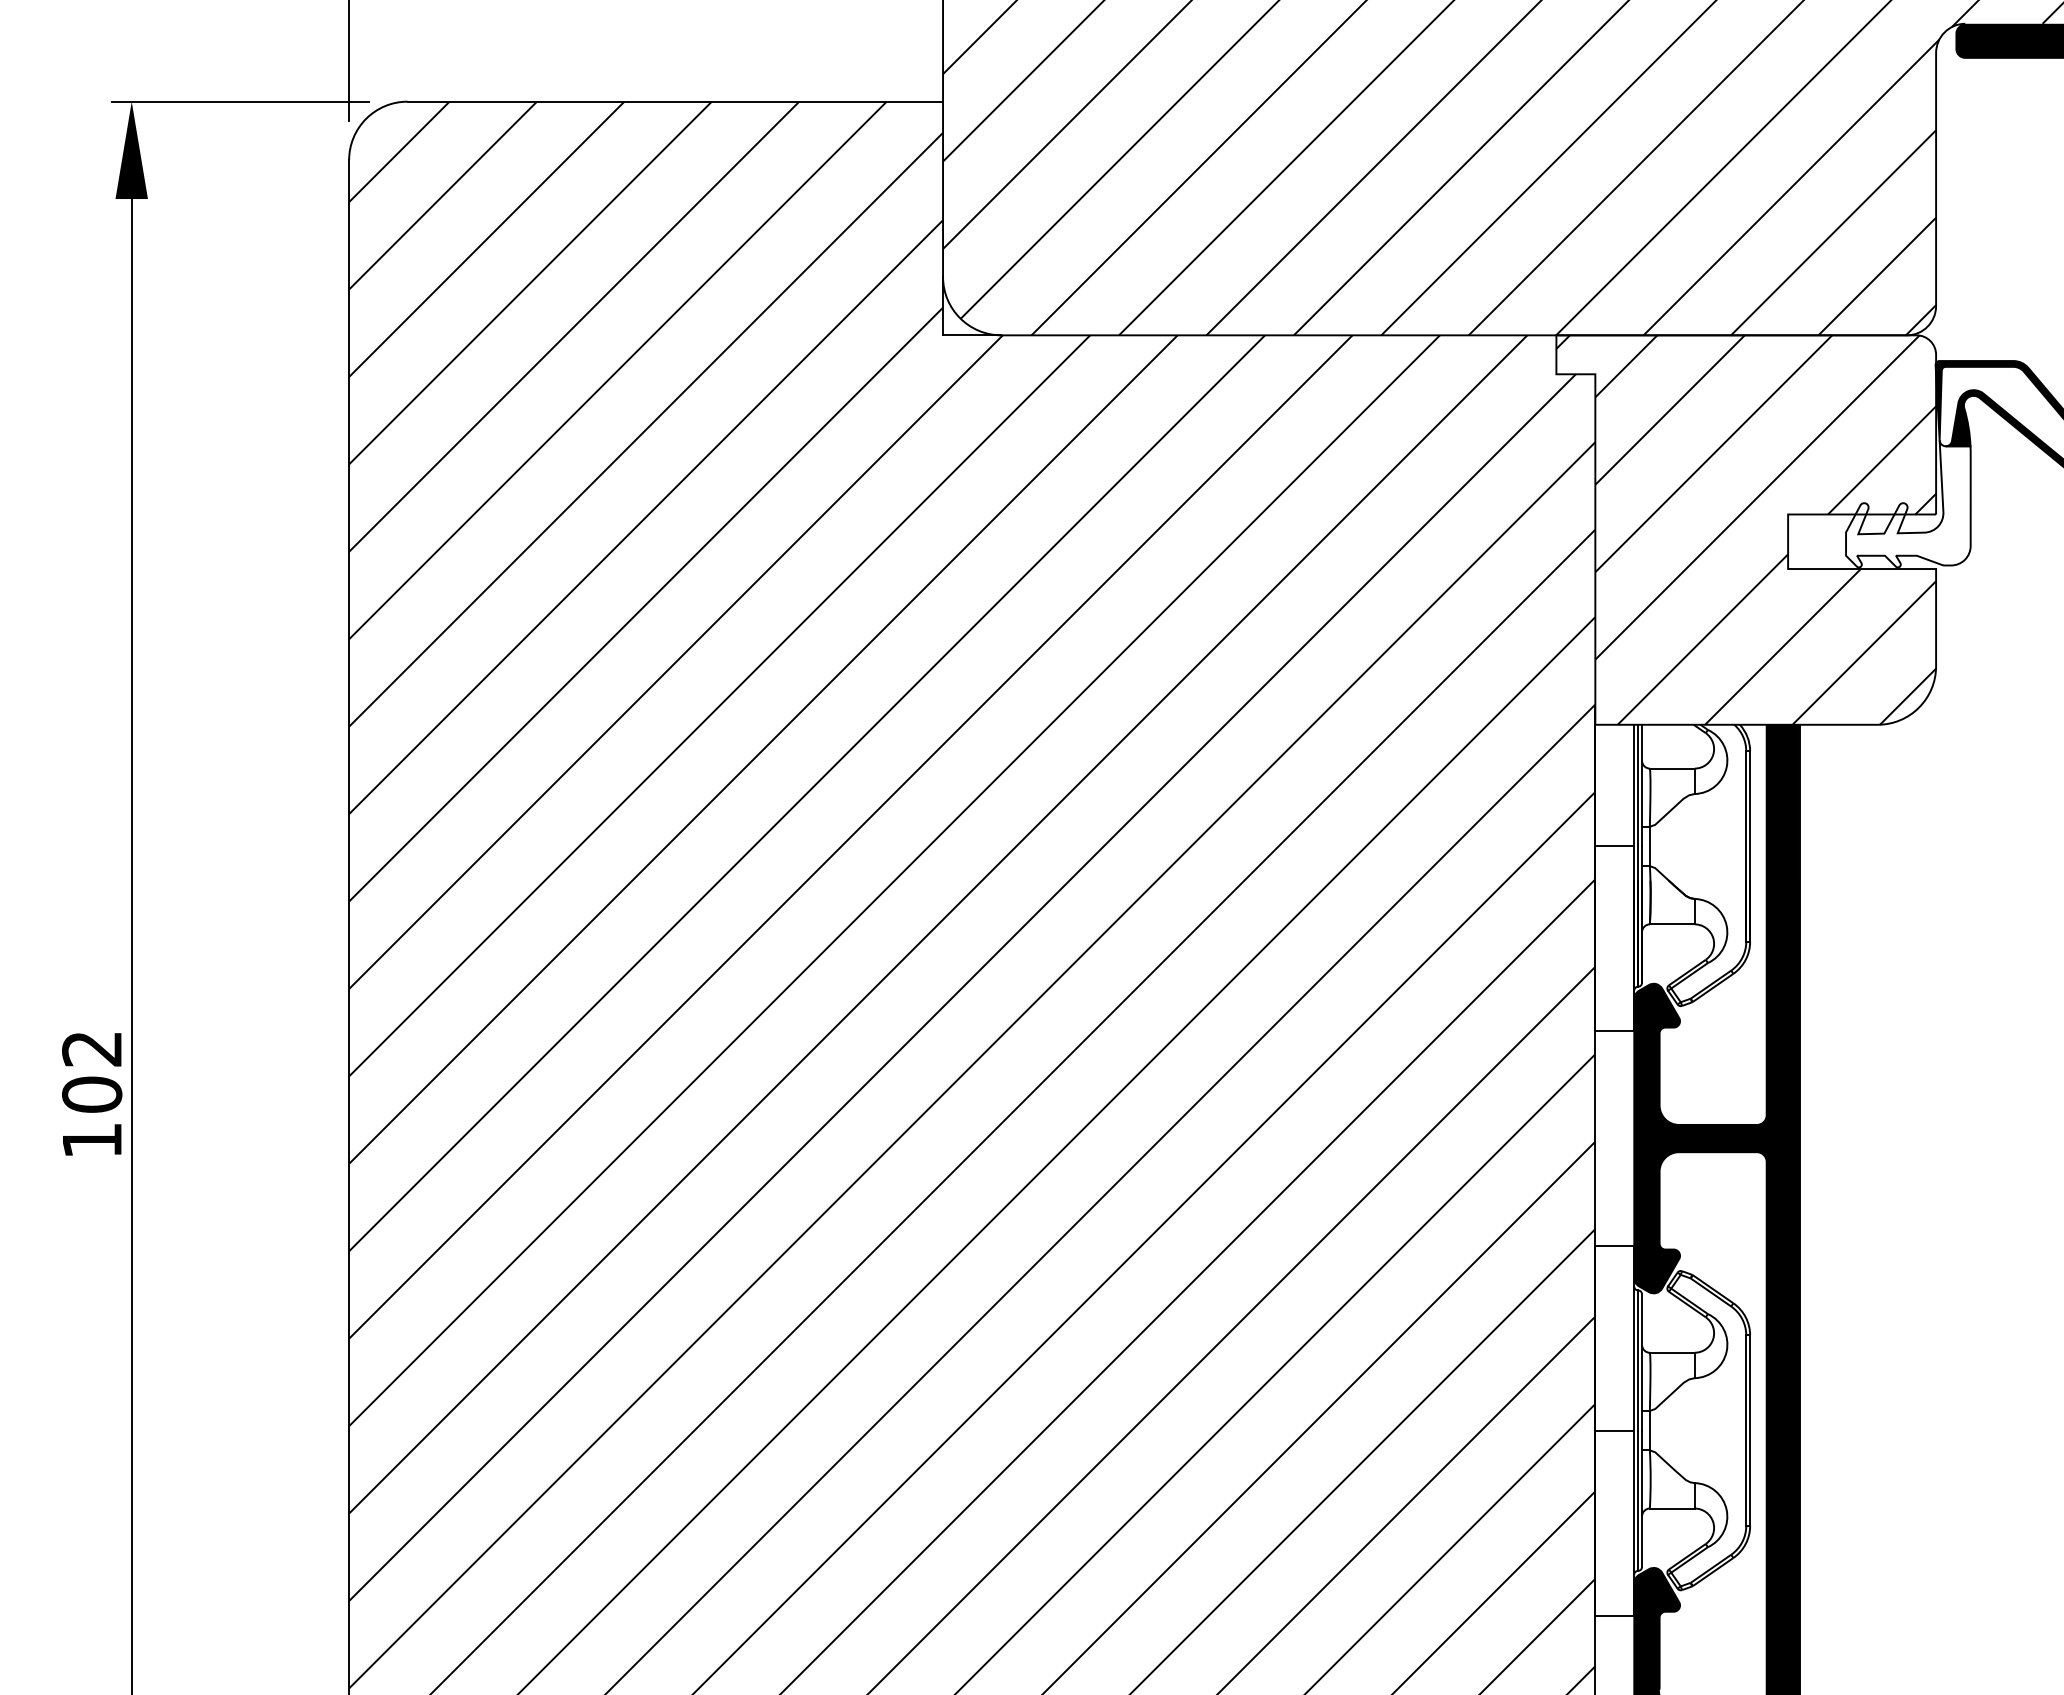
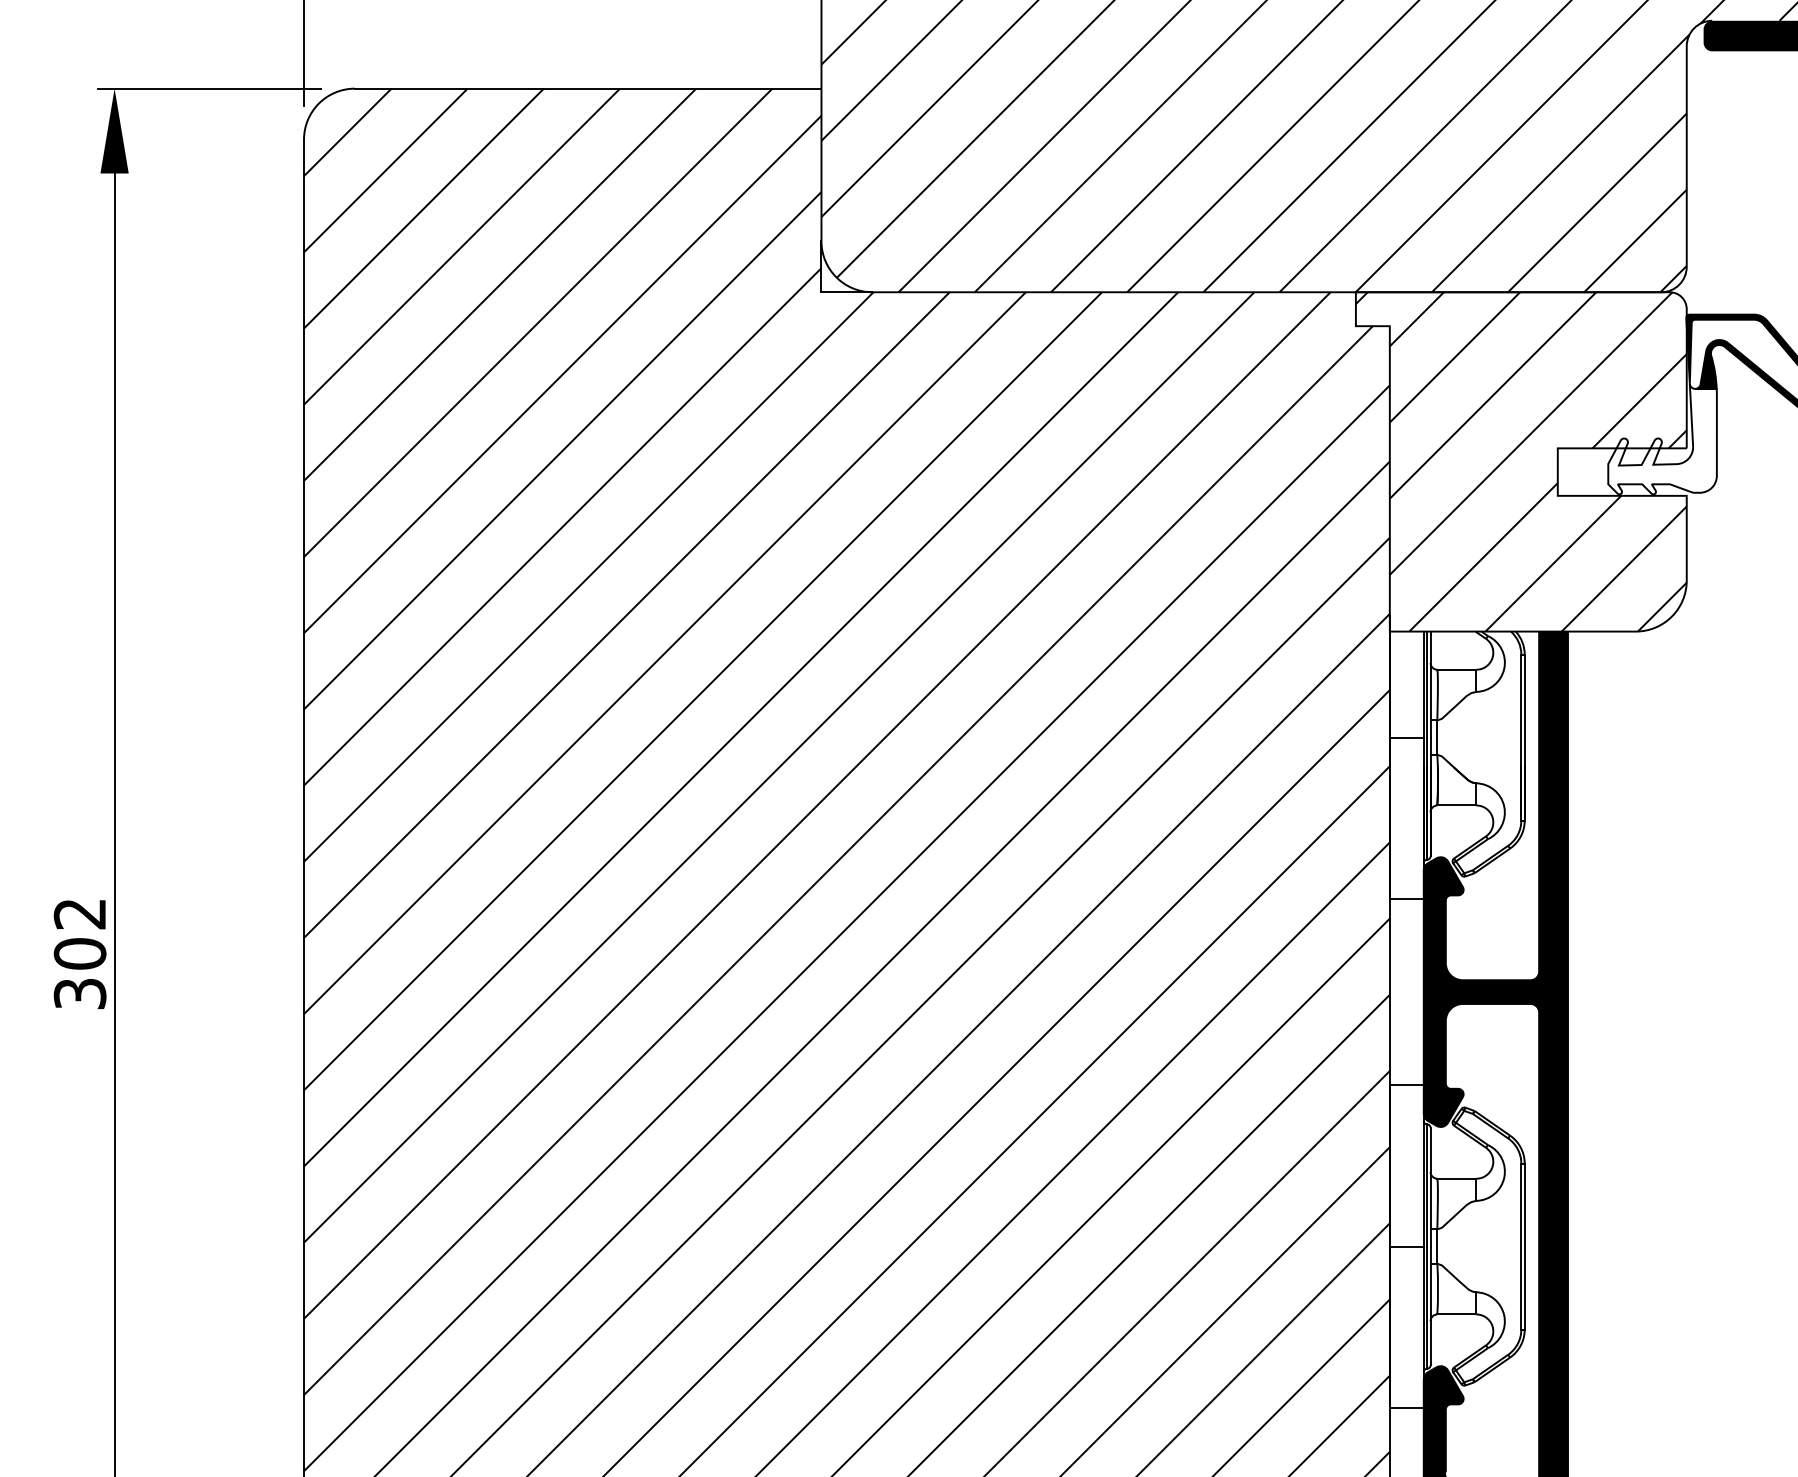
text: (92, 1140) -> (80, 993), 102 -> 302

